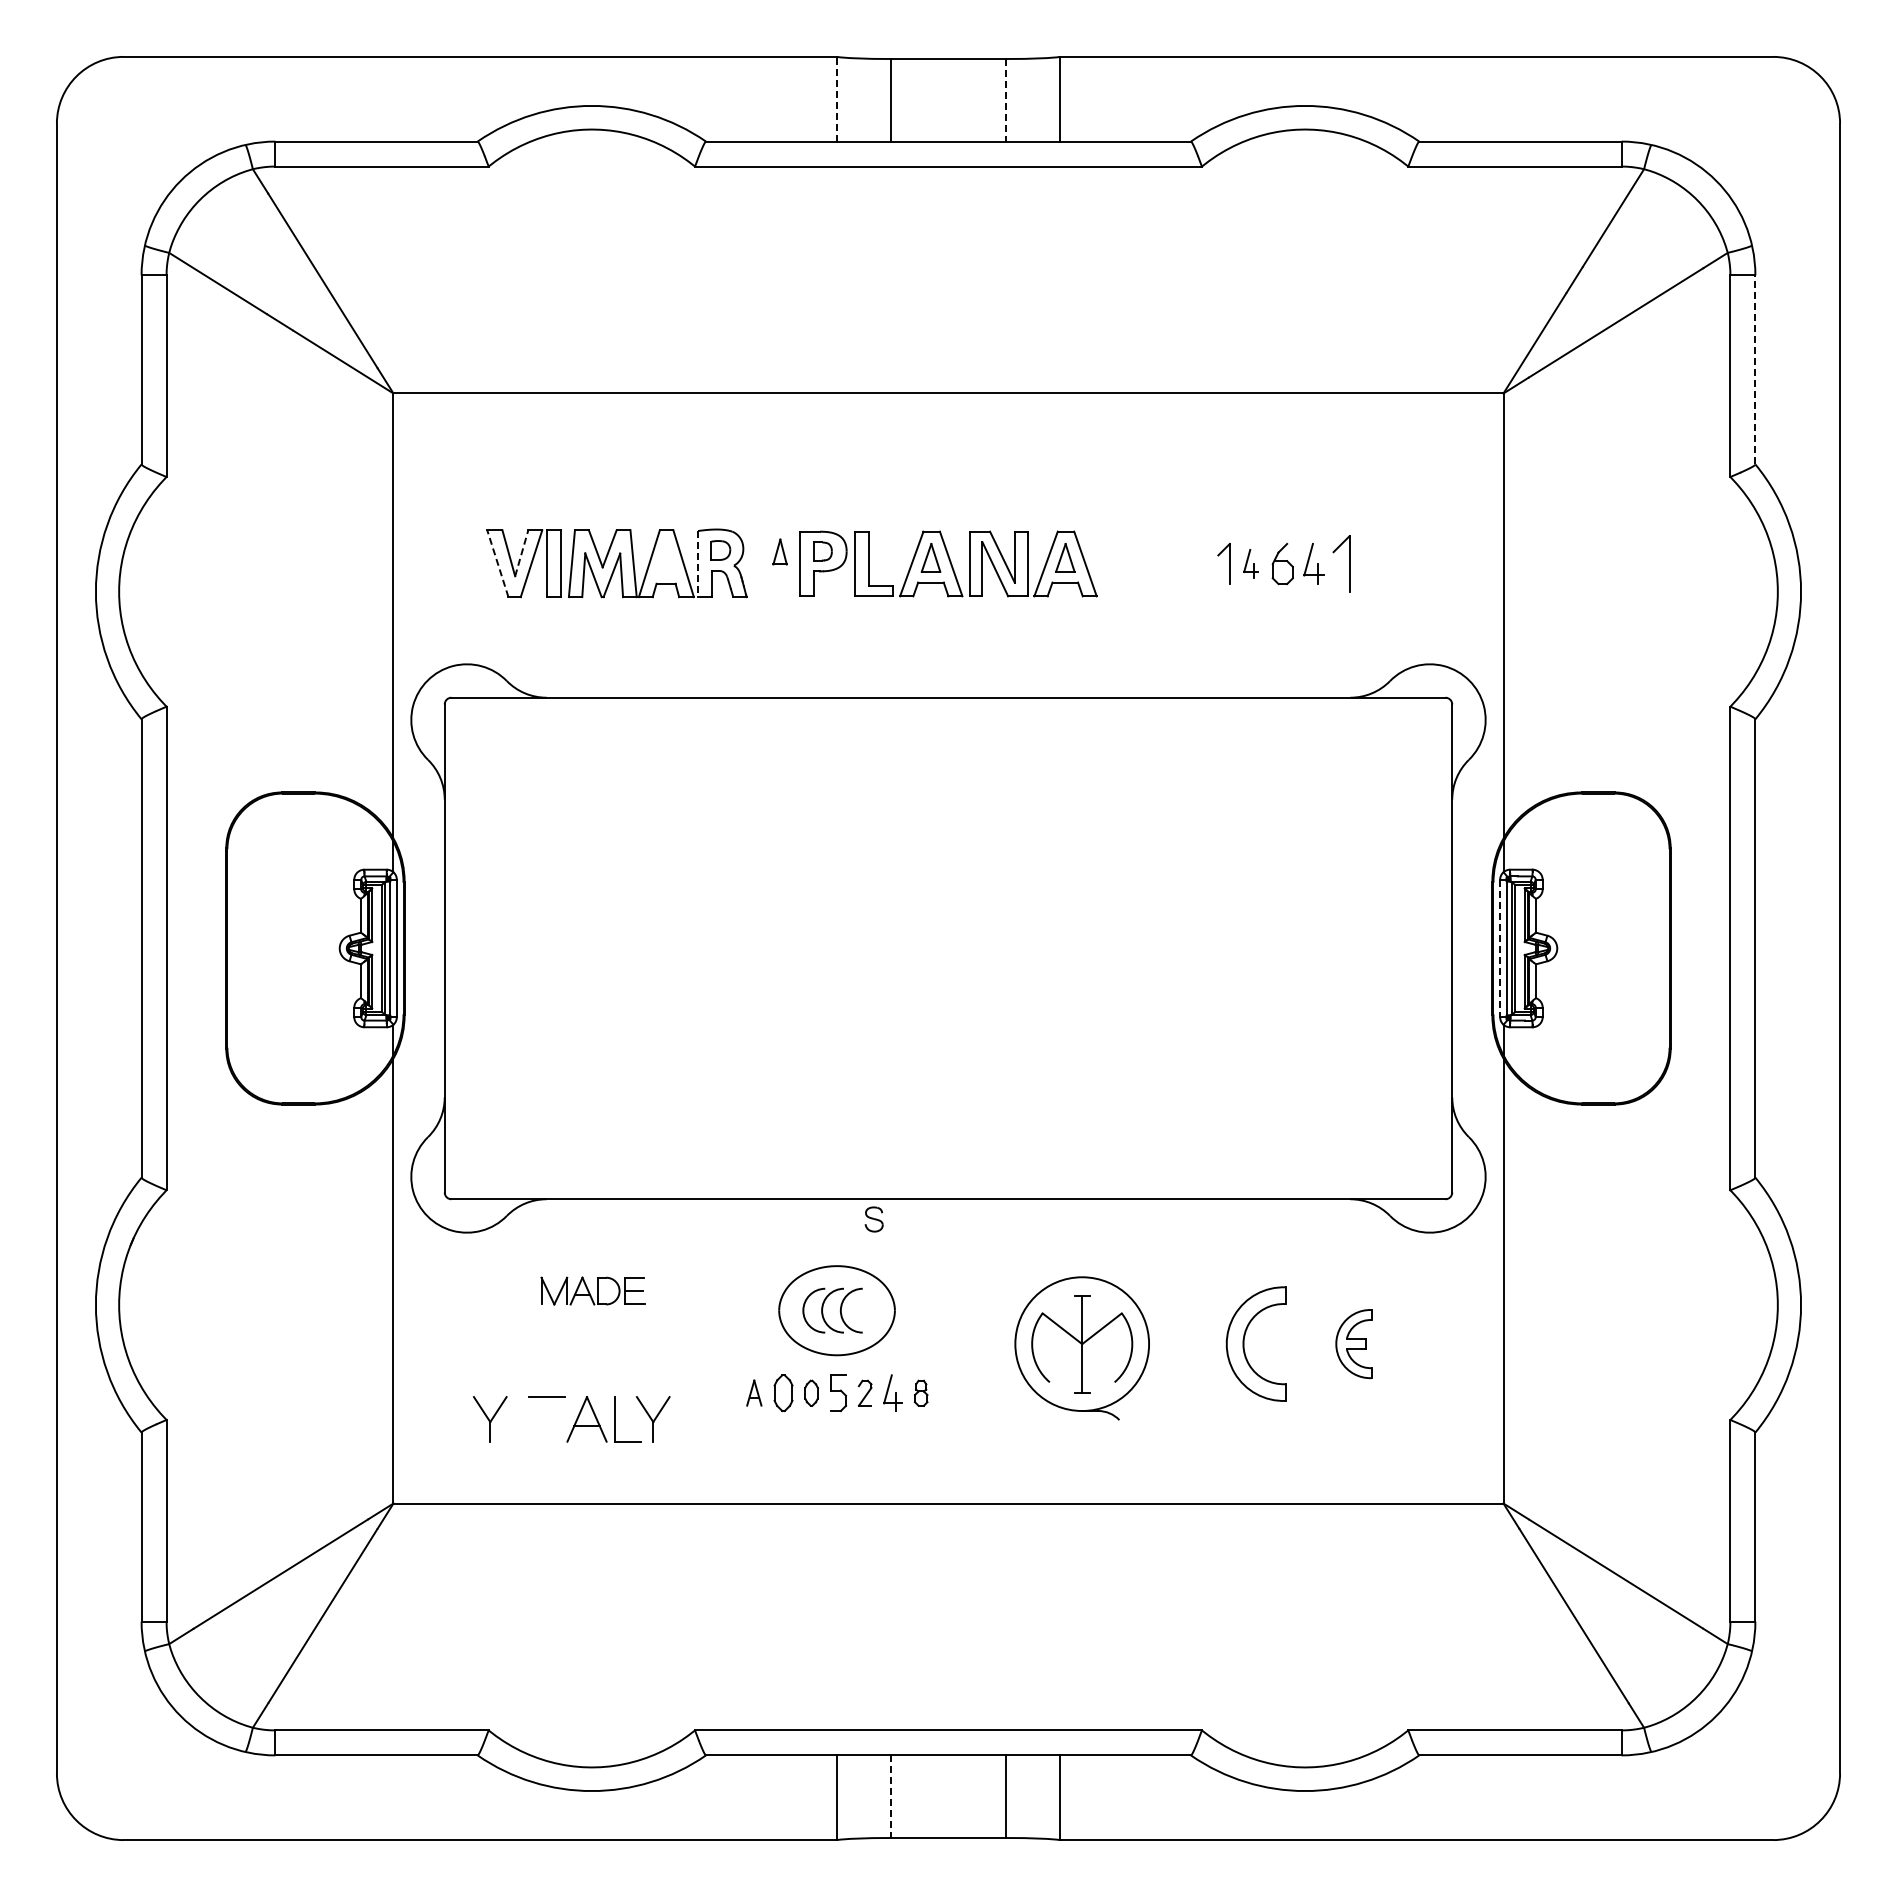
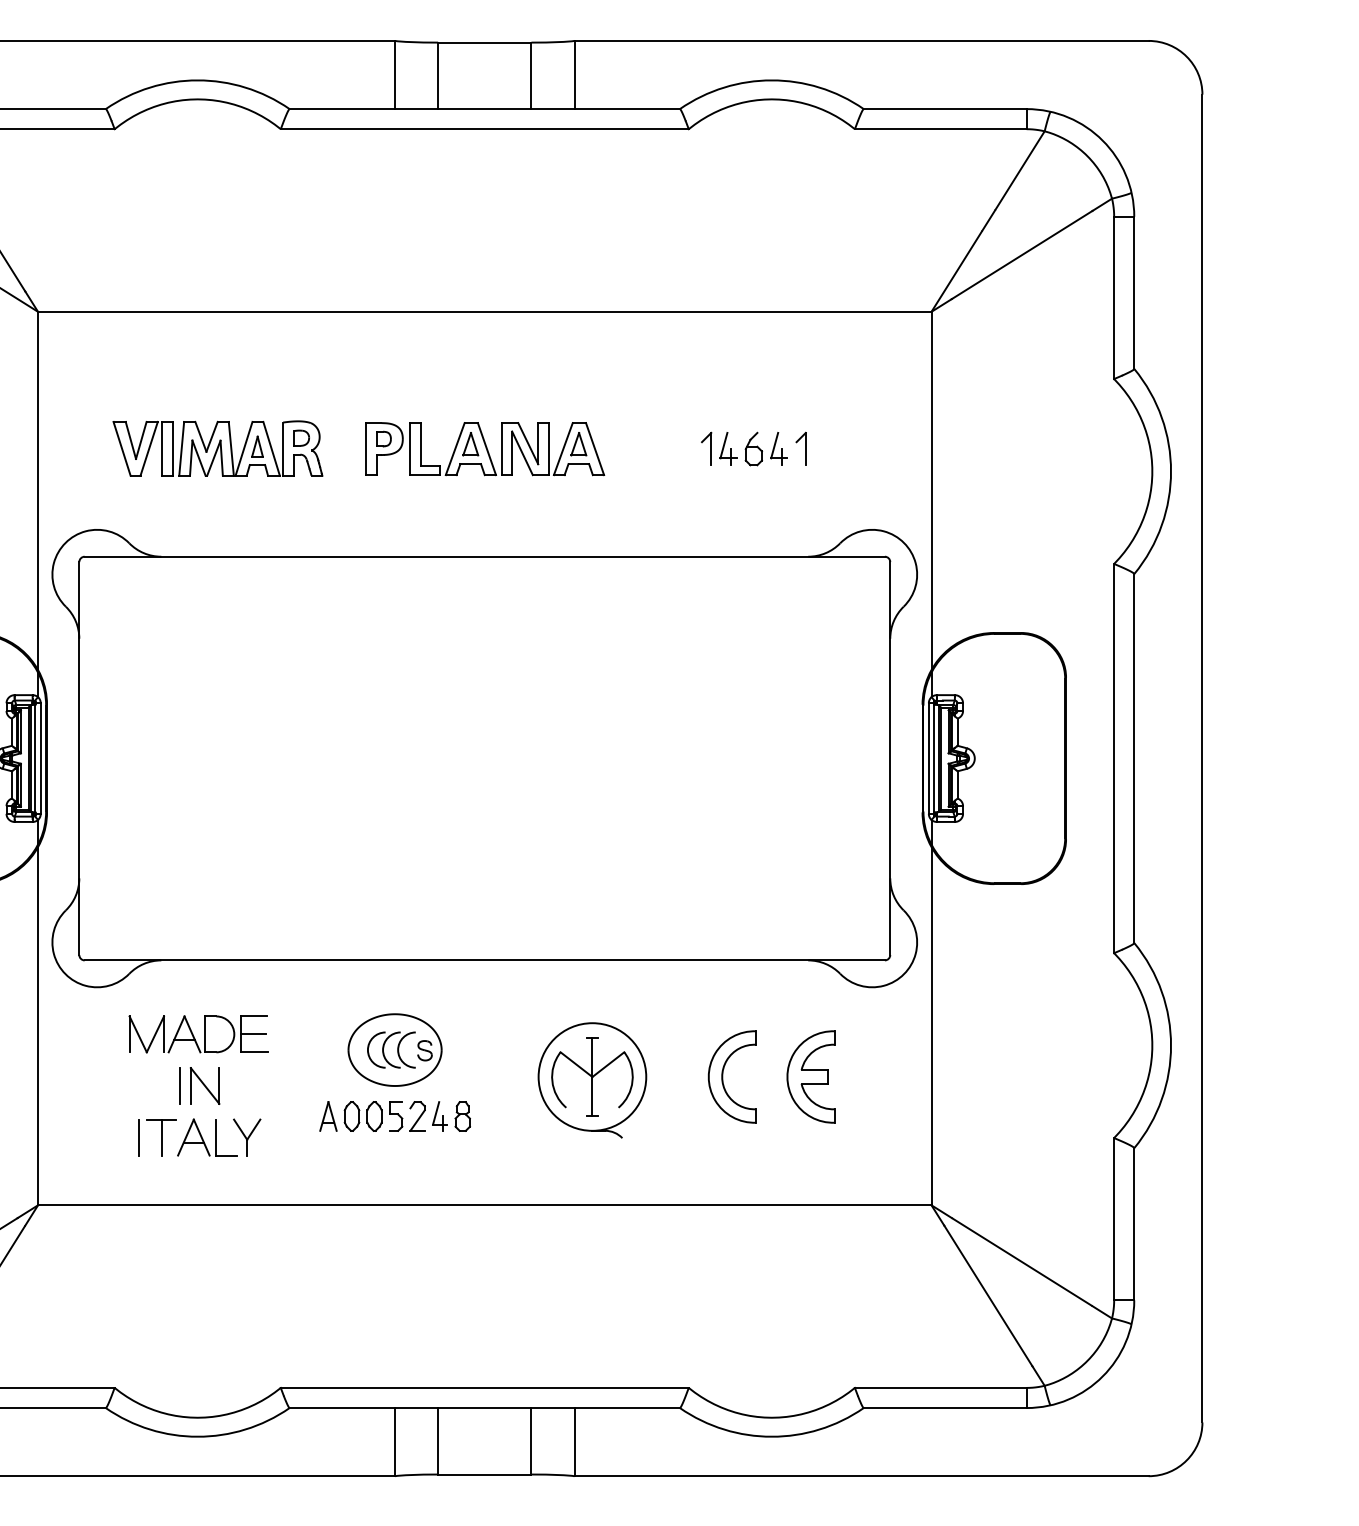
line: (837, 98) -> (395, 74), dashed -> solid
line: (1006, 100) -> (531, 76), dashed -> solid
line: (1755, 369) -> (1134, 292), dashed -> solid
part: (779, 551) -> (257, 446), moved
line: (521, 553) -> (141, 440), dashed -> solid
line: (497, 563) -> (121, 448), dashed -> solid
part: (1250, 563) -> (727, 448), size x1.43
part: (1341, 563) -> (801, 448), size x0.71
line: (698, 564) -> (283, 449), dashed -> solid
line: (1500, 948) -> (929, 758), dashed -> solid
part: (873, 1219) -> (424, 1050), moved
part: (592, 1290) -> (198, 1033), size x1.67
part: (1353, 1343) -> (810, 1076), size x1.67
part: (600, 1354) -> (204, 1085), added
line: (570, 1355) -> (180, 1086), added
part: (754, 1392) -> (328, 1115), size x1.43
part: (811, 1393) -> (374, 1116), size x1.43
part: (865, 1393) -> (417, 1116), size x1.43
part: (921, 1393) -> (463, 1116), size x1.43
part: (490, 1419) -> (116, 1137), removed
line: (519, 1419) -> (139, 1137), added
line: (547, 1419) -> (162, 1137), added
line: (890, 1797) -> (438, 1441), dashed -> solid

